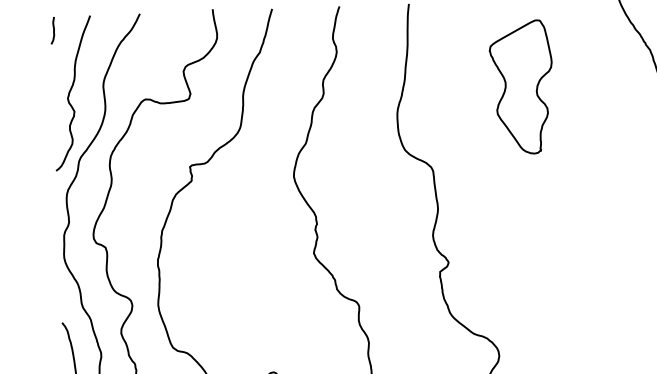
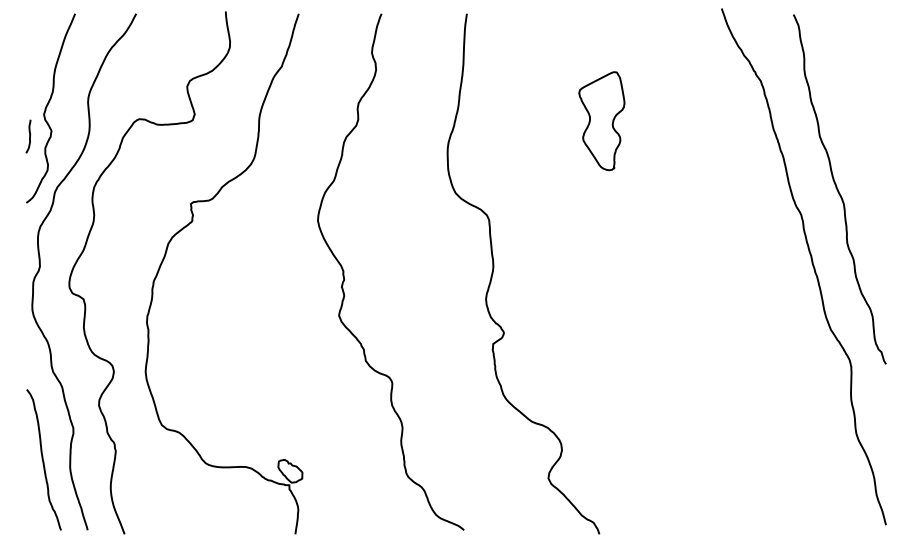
curve: (53, 30) -> (29, 136), moved
part: (521, 86) -> (601, 120), size x0.6

